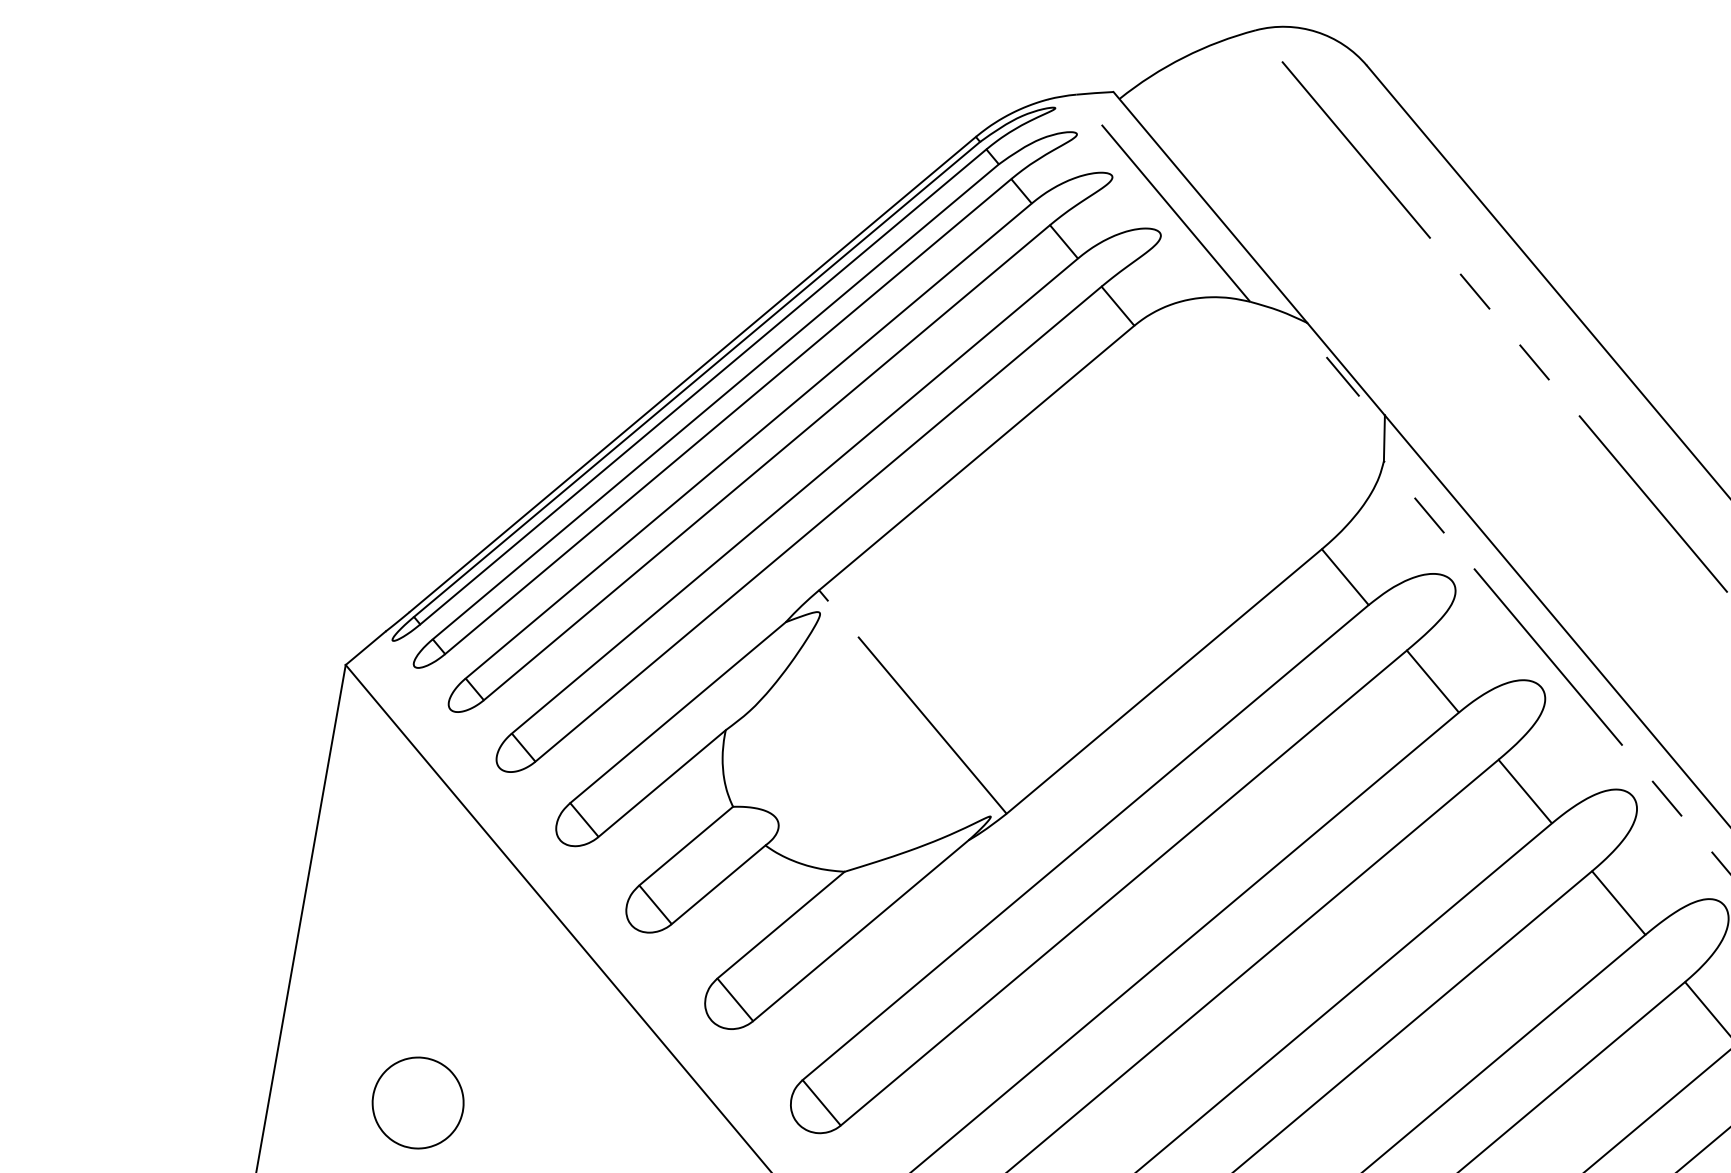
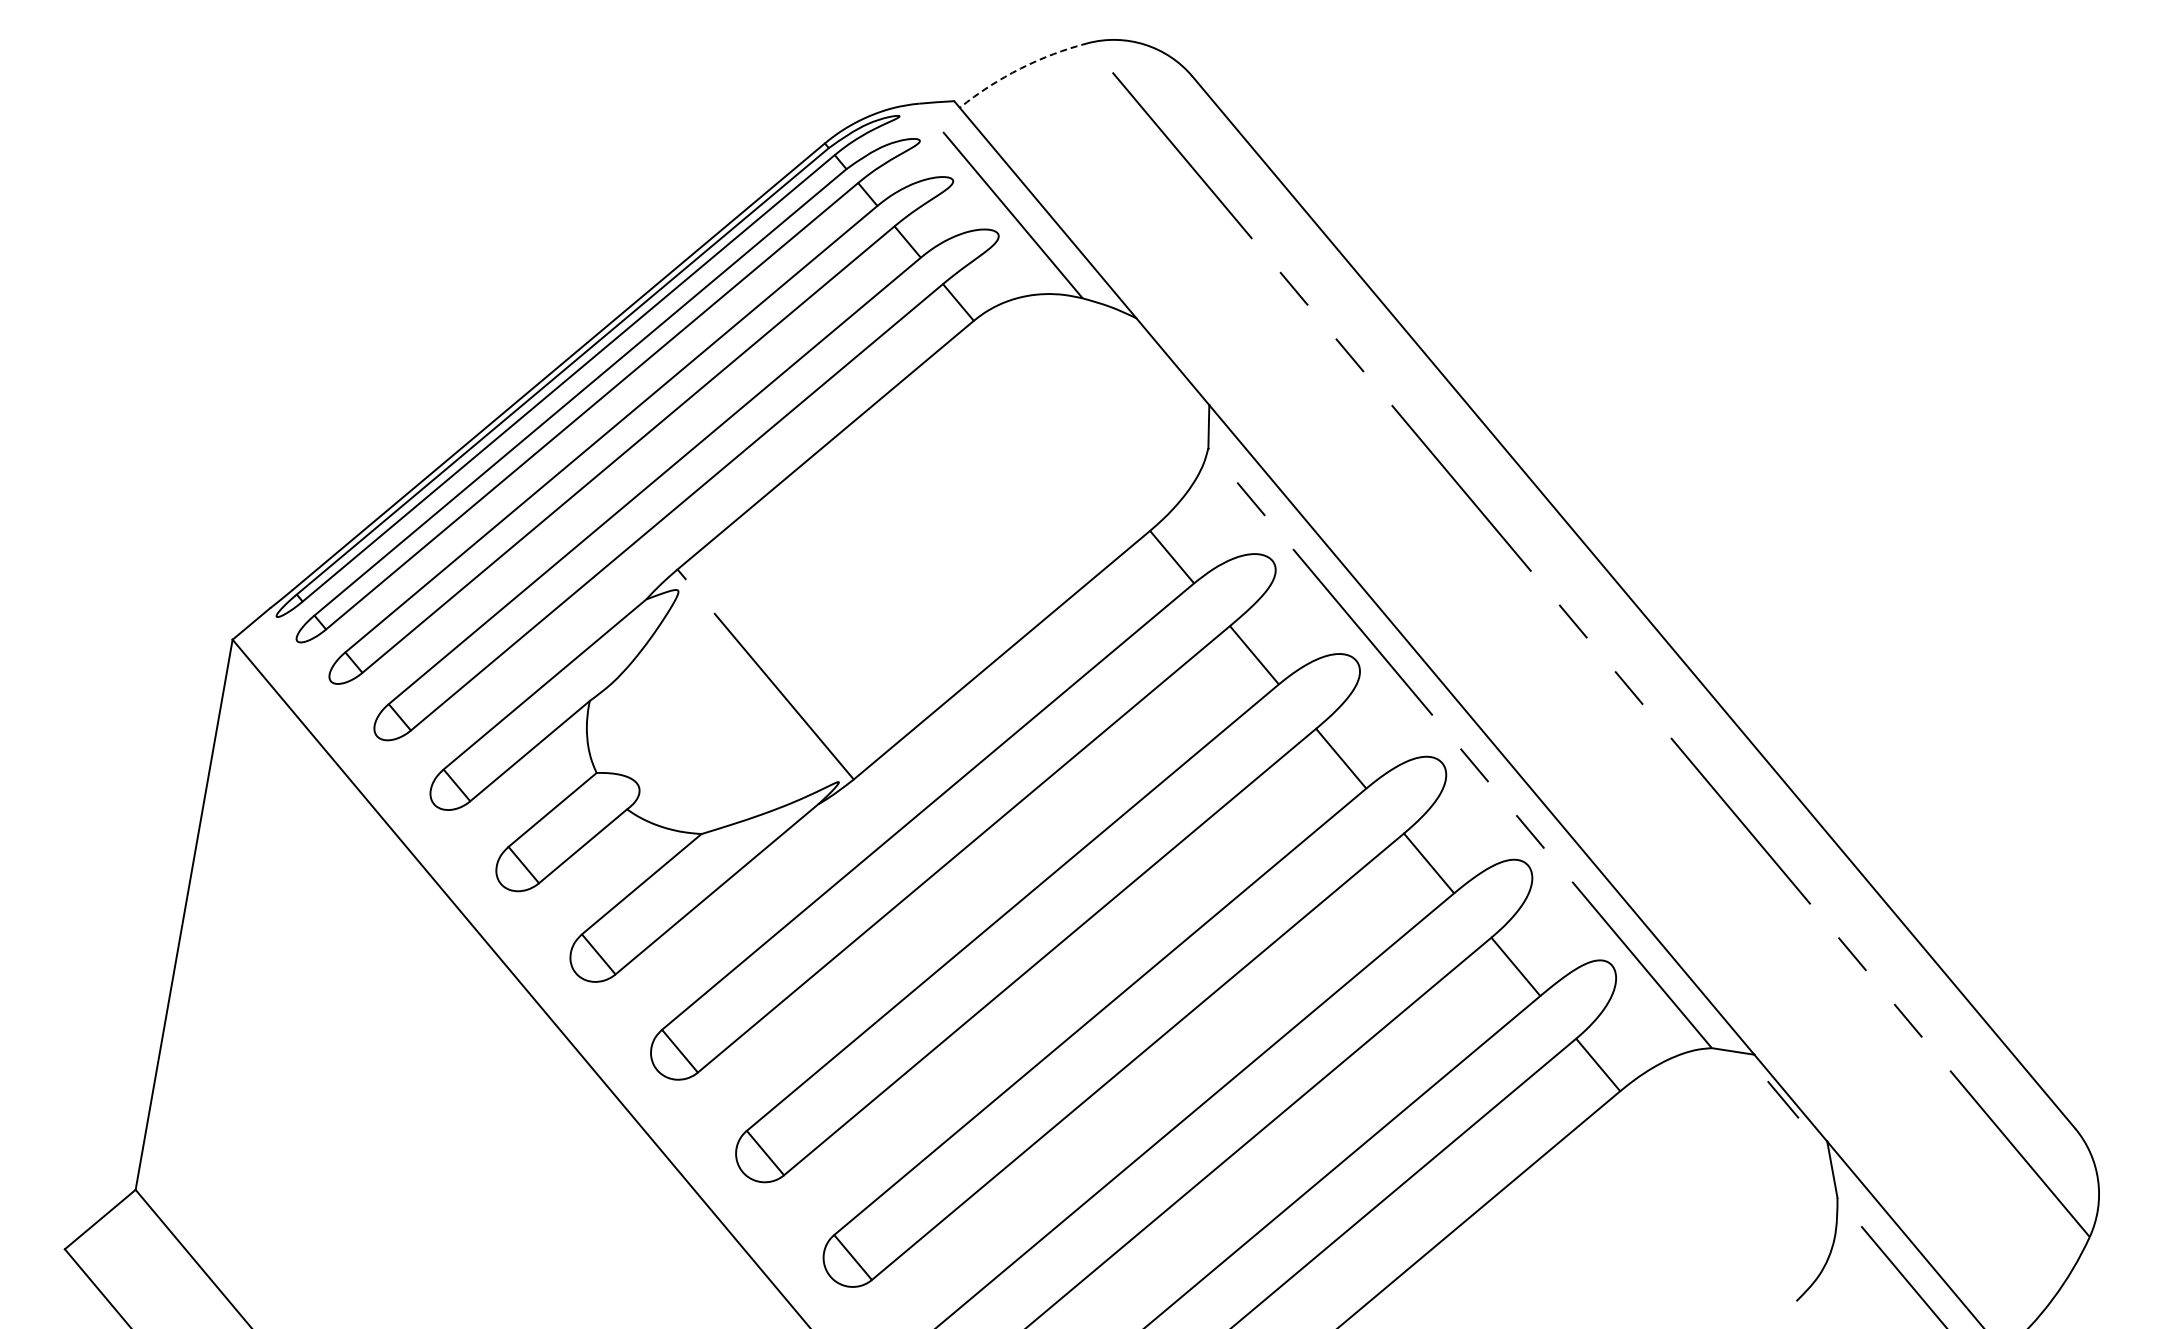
arc: (1184, 57) -> (1020, 68), solid -> dashed
line: (1342, 376) -> (1169, 368), removed
part: (417, 1103) -> (300, 1051), removed

